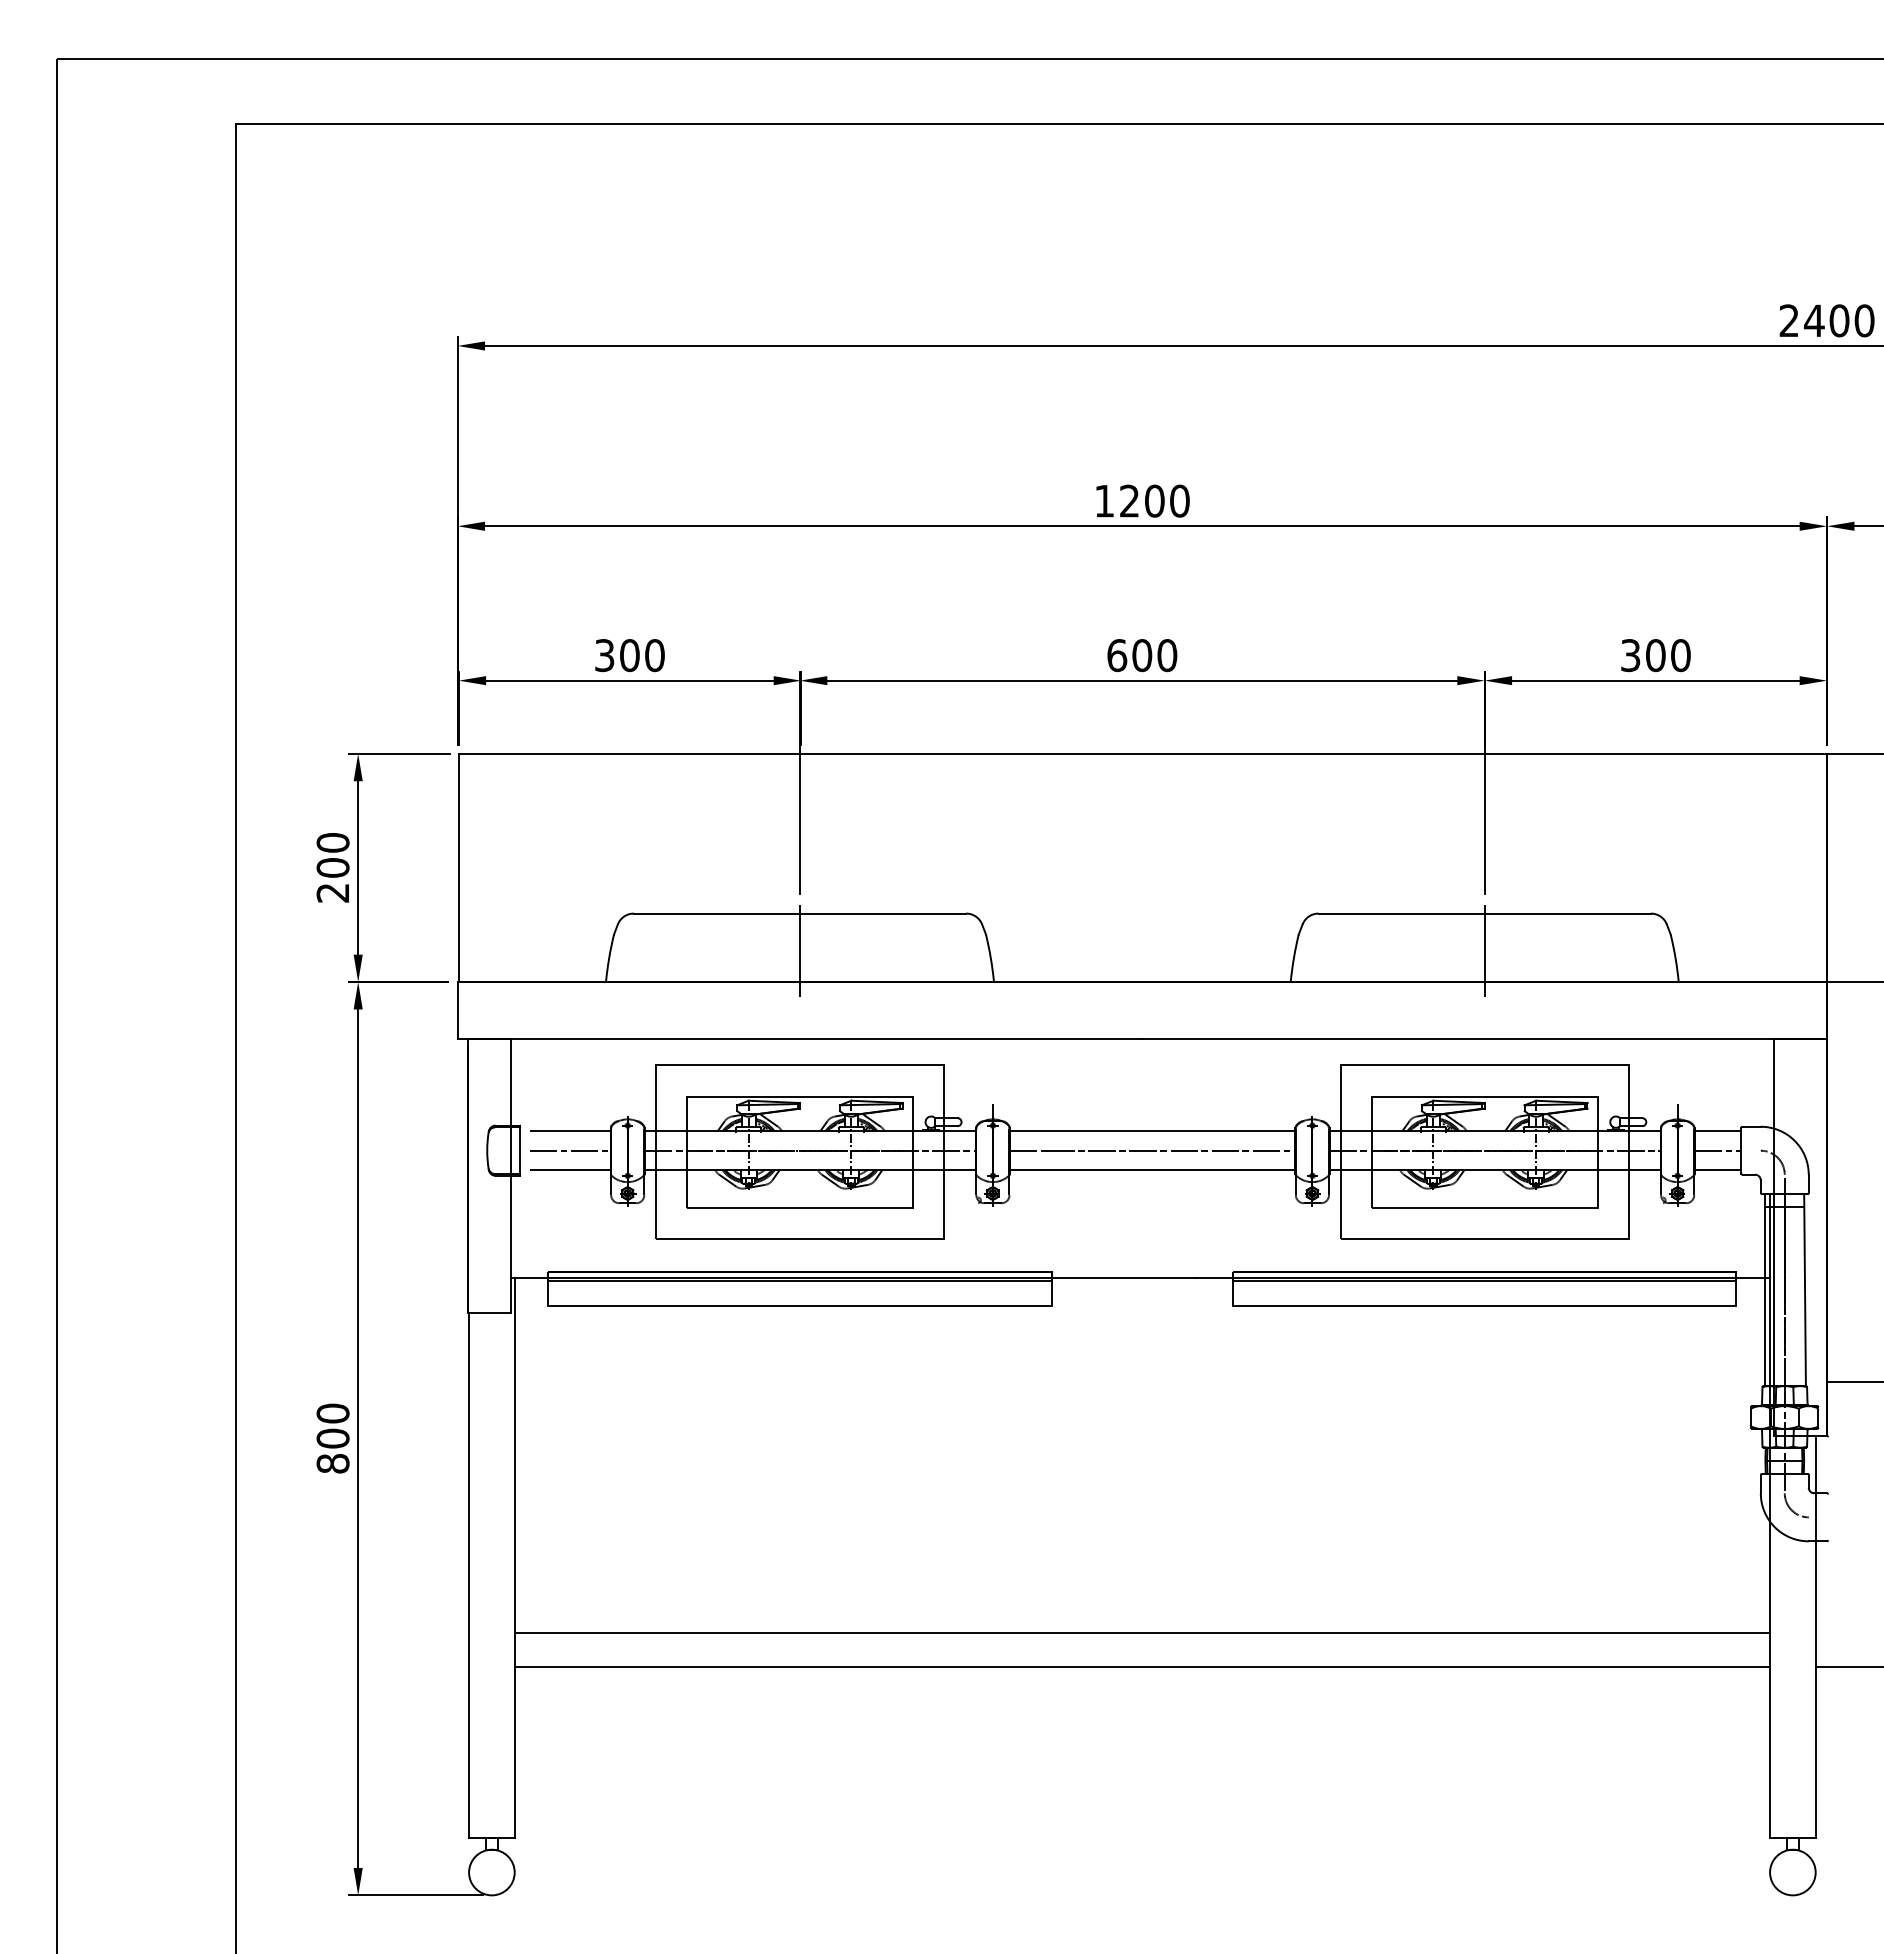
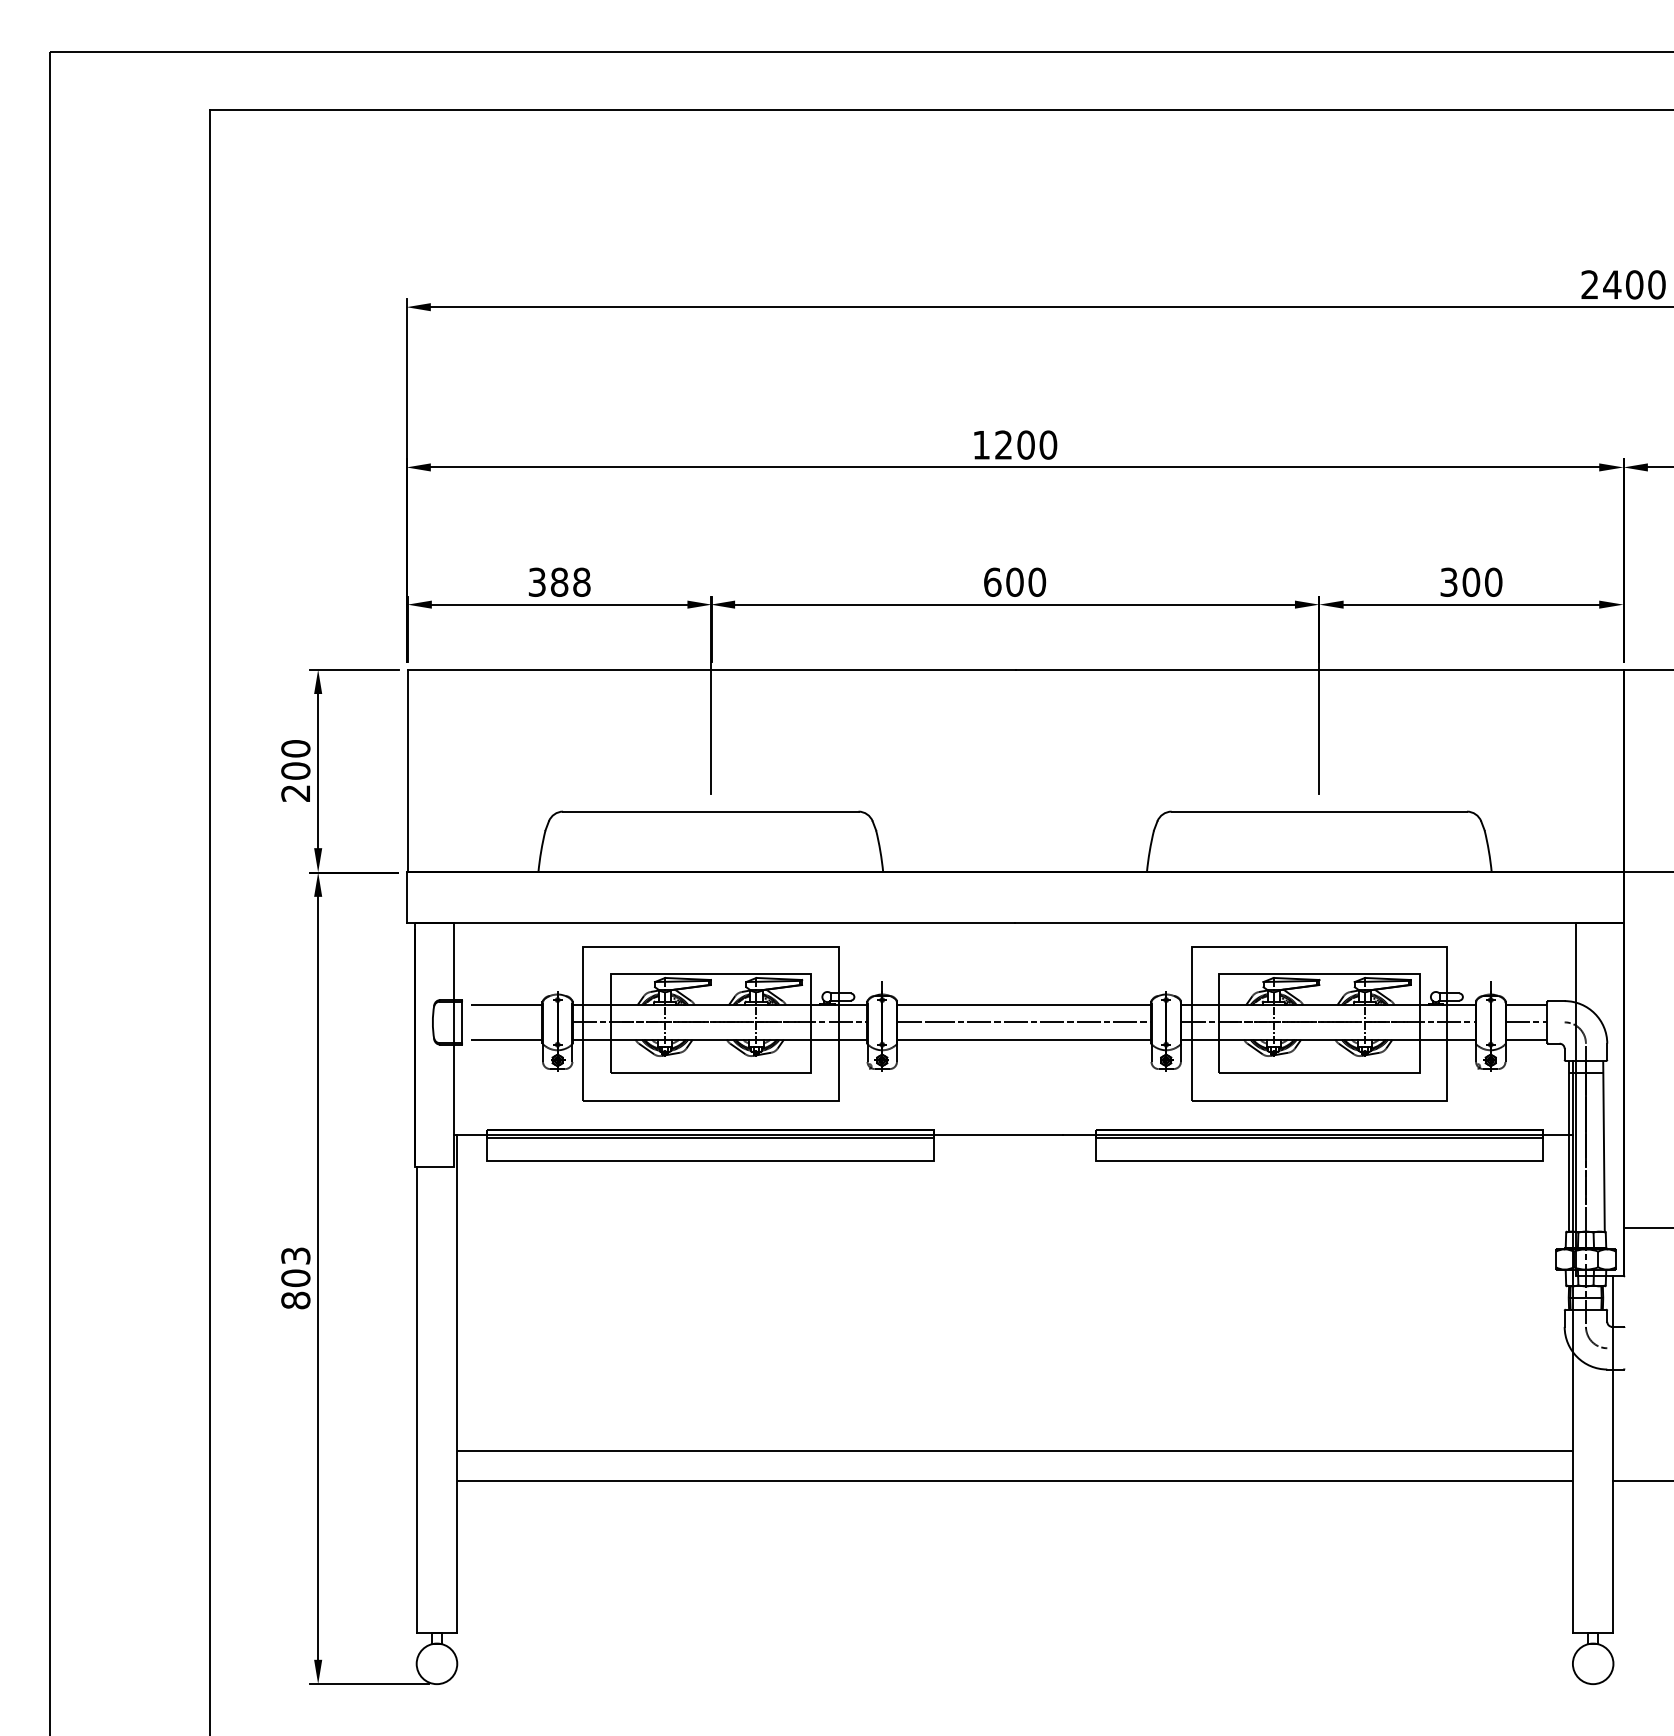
text: (642, 655) -> (570, 582), 300 -> 388
line: (800, 949) -> (711, 843), removed
line: (1484, 949) -> (1319, 843), removed
line: (569, 1150) -> (505, 1022), removed
text: (332, 1413) -> (295, 1255), 800 -> 803

